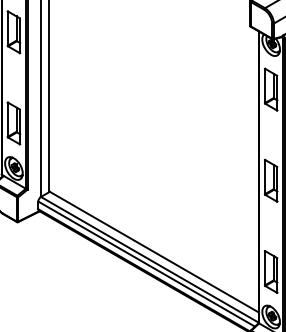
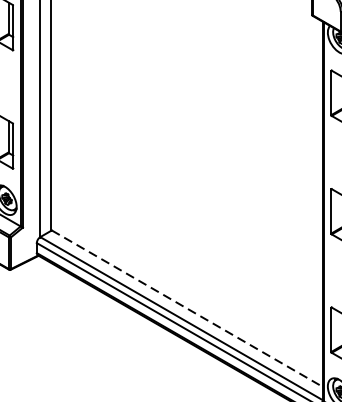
line: (154, 252) -> (187, 309), solid -> dashed

